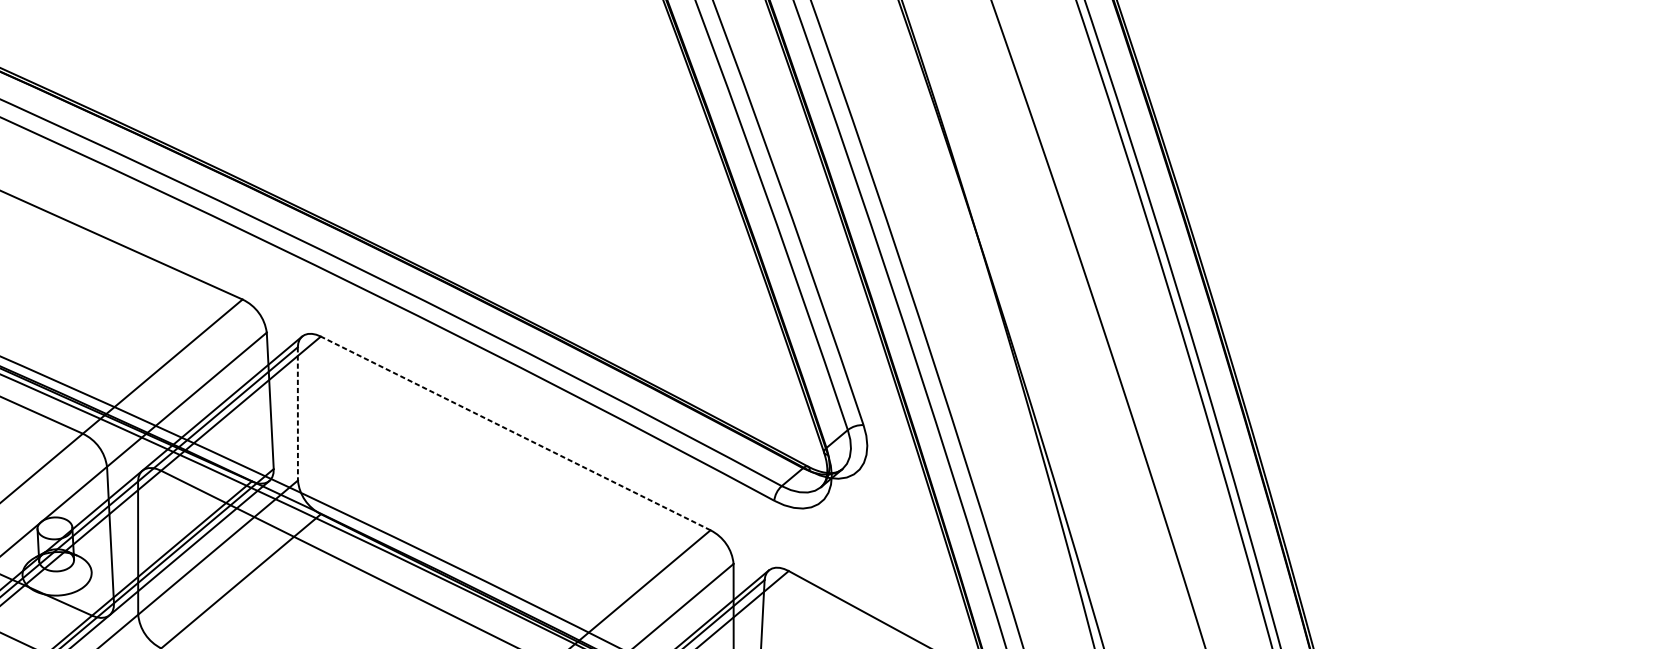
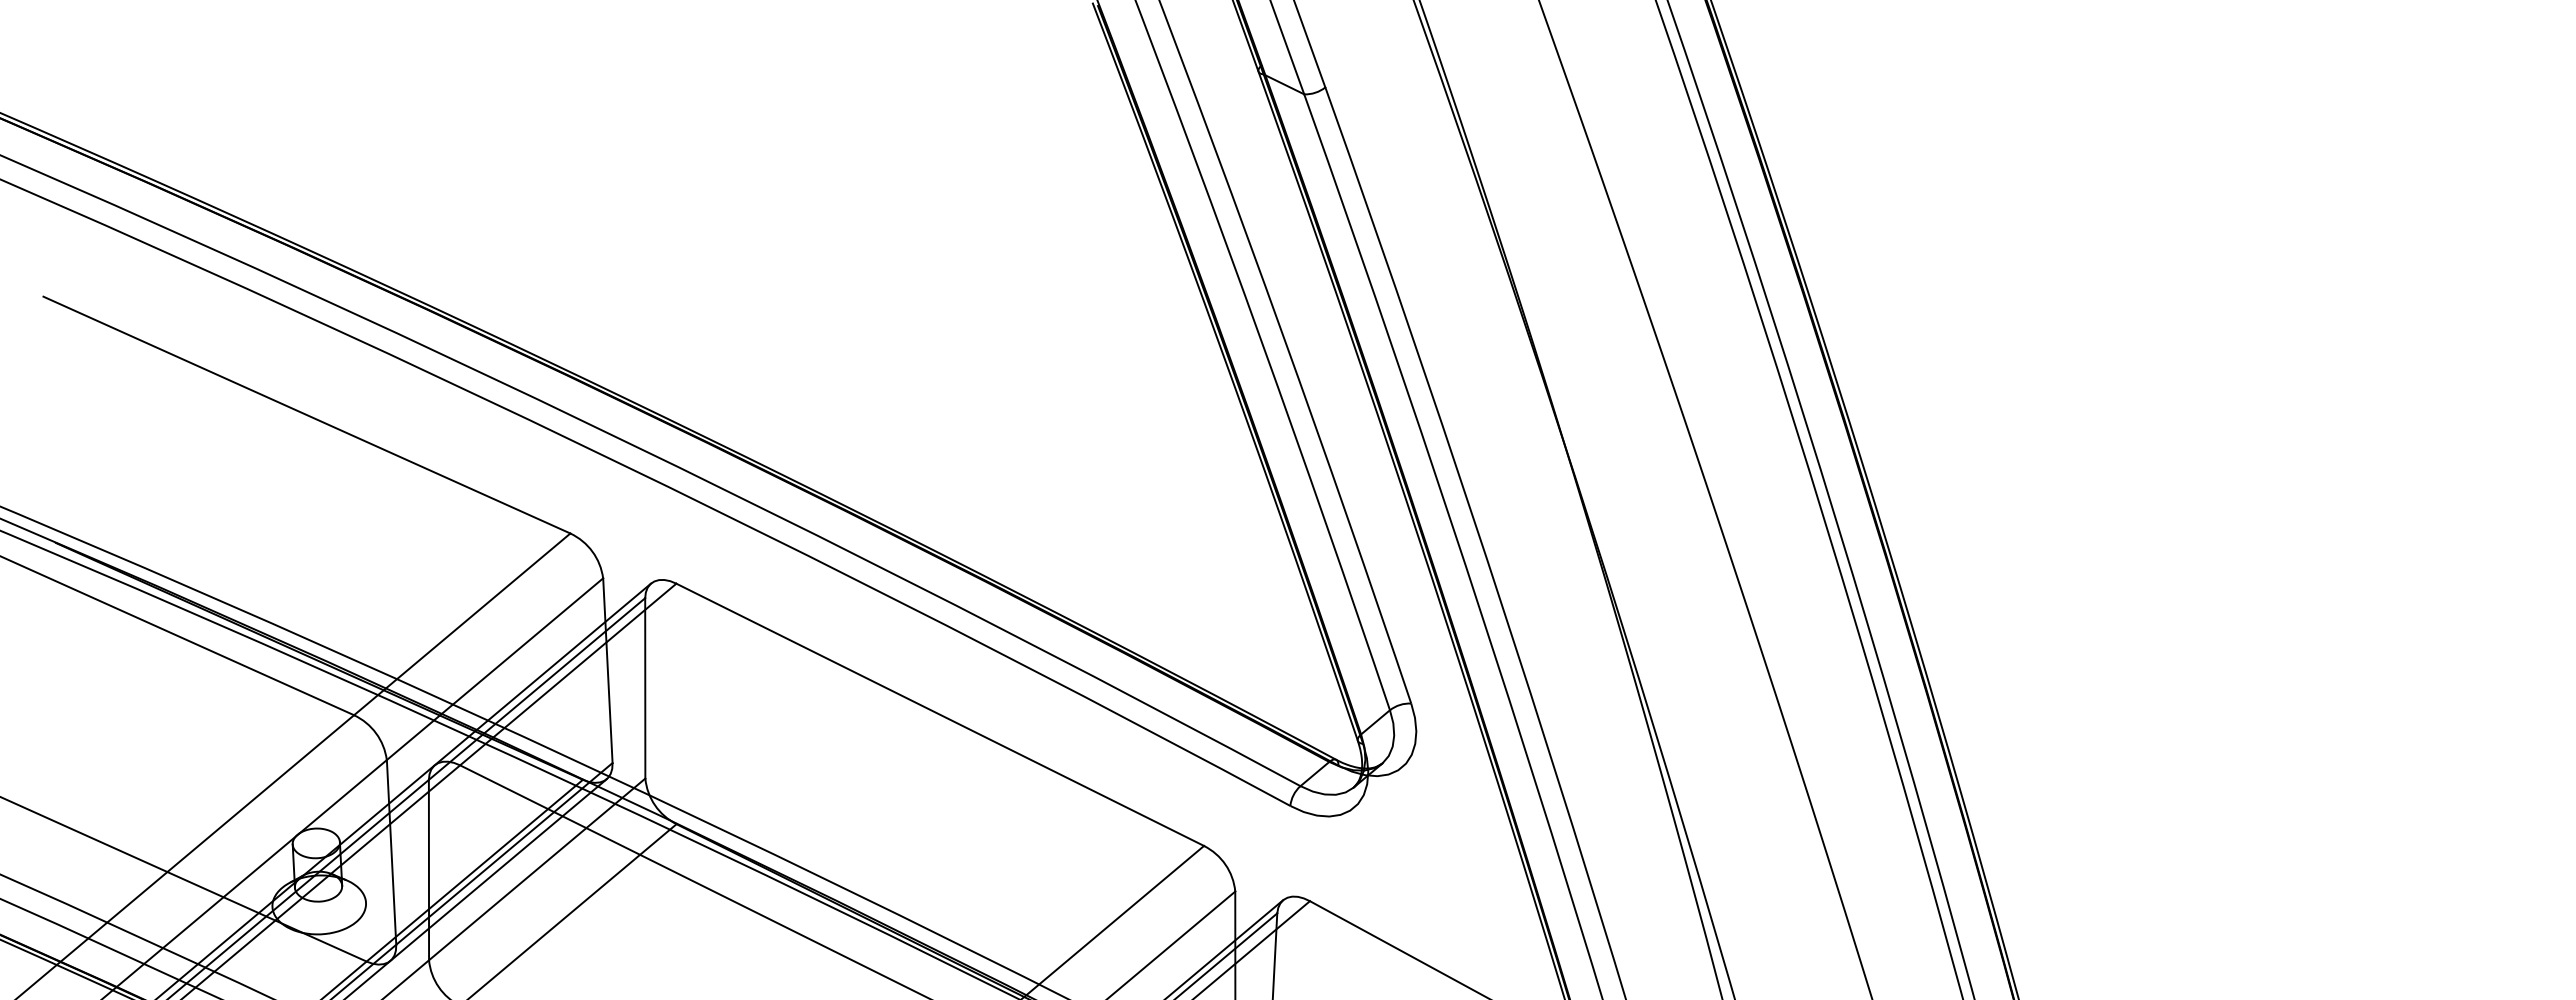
line: (298, 414) -> (645, 688), dashed -> solid
line: (515, 433) -> (940, 714), dashed -> solid

